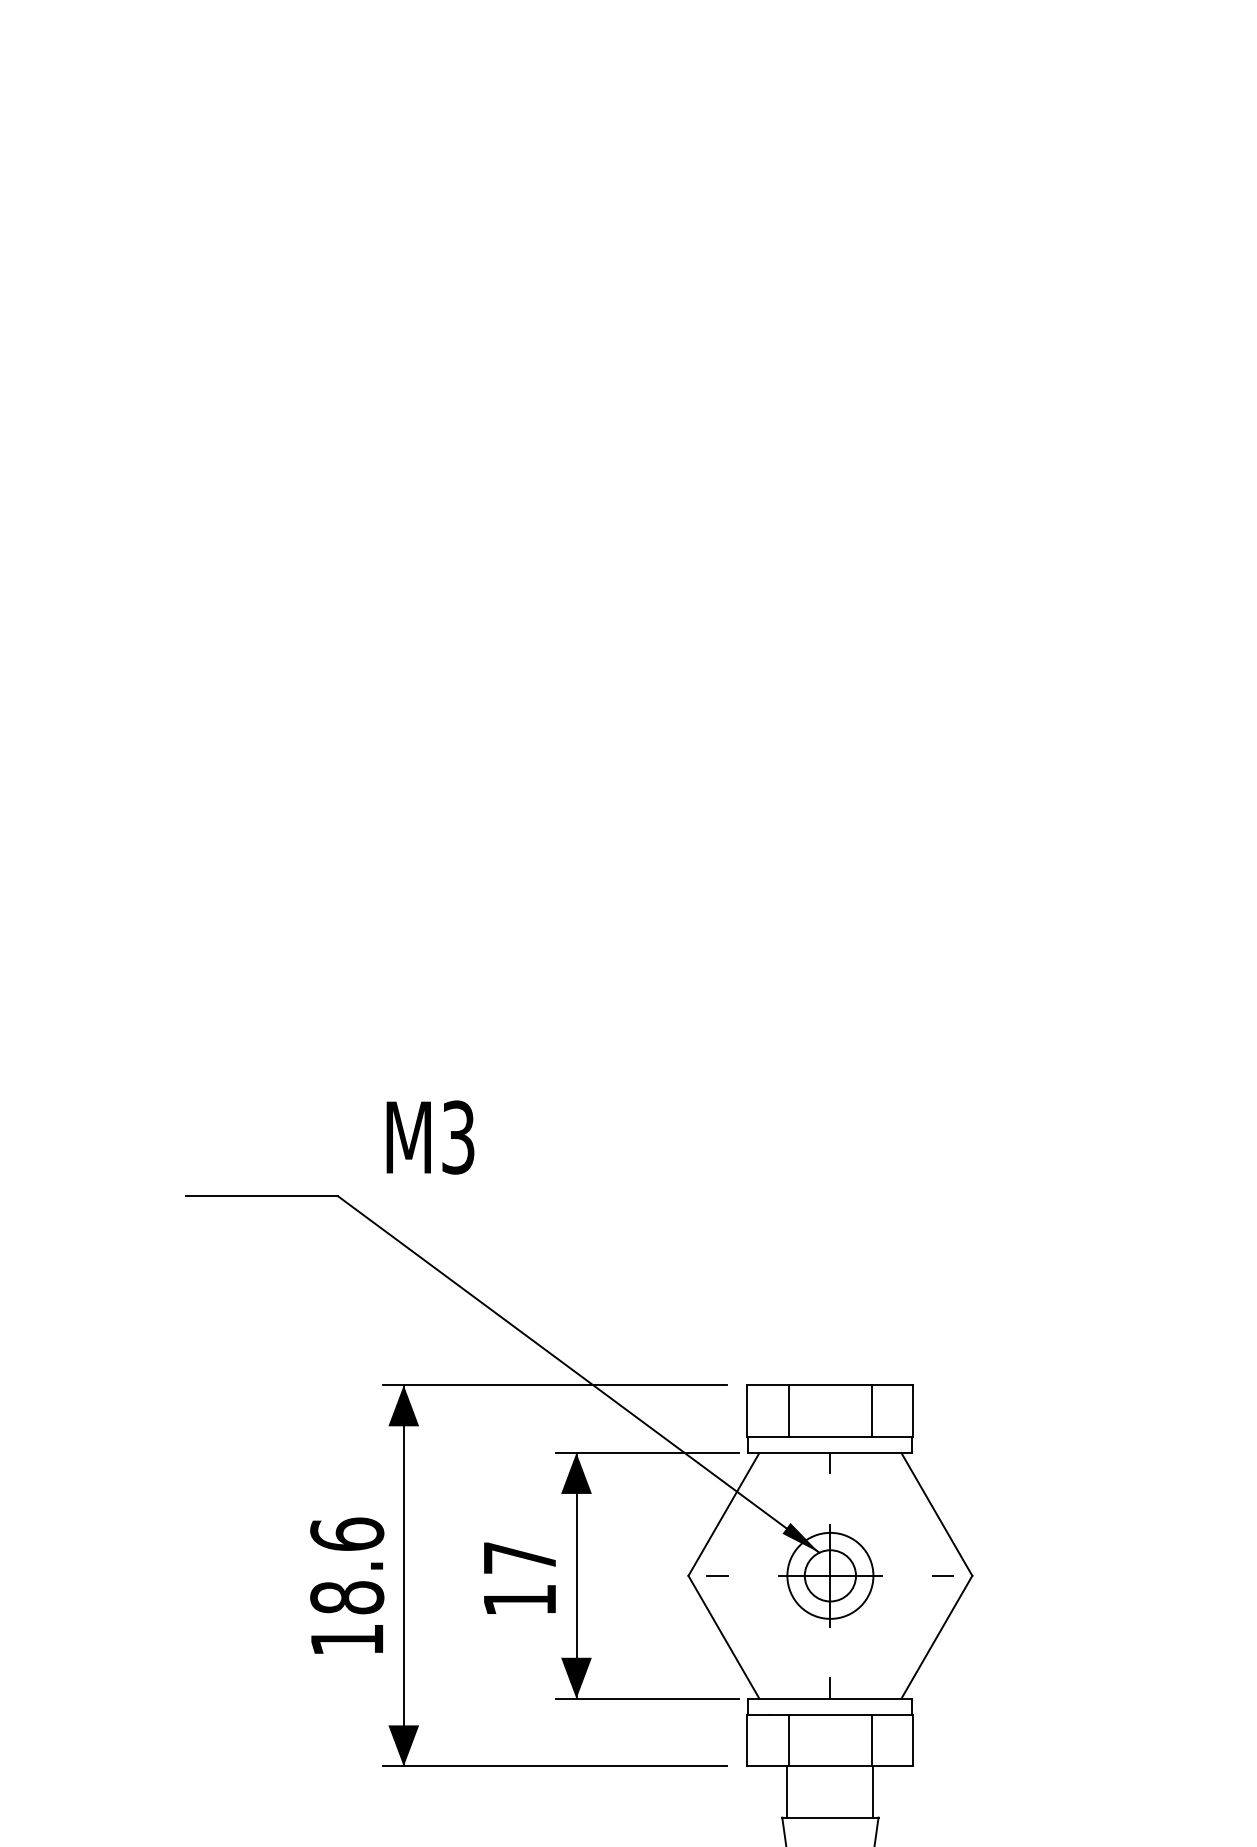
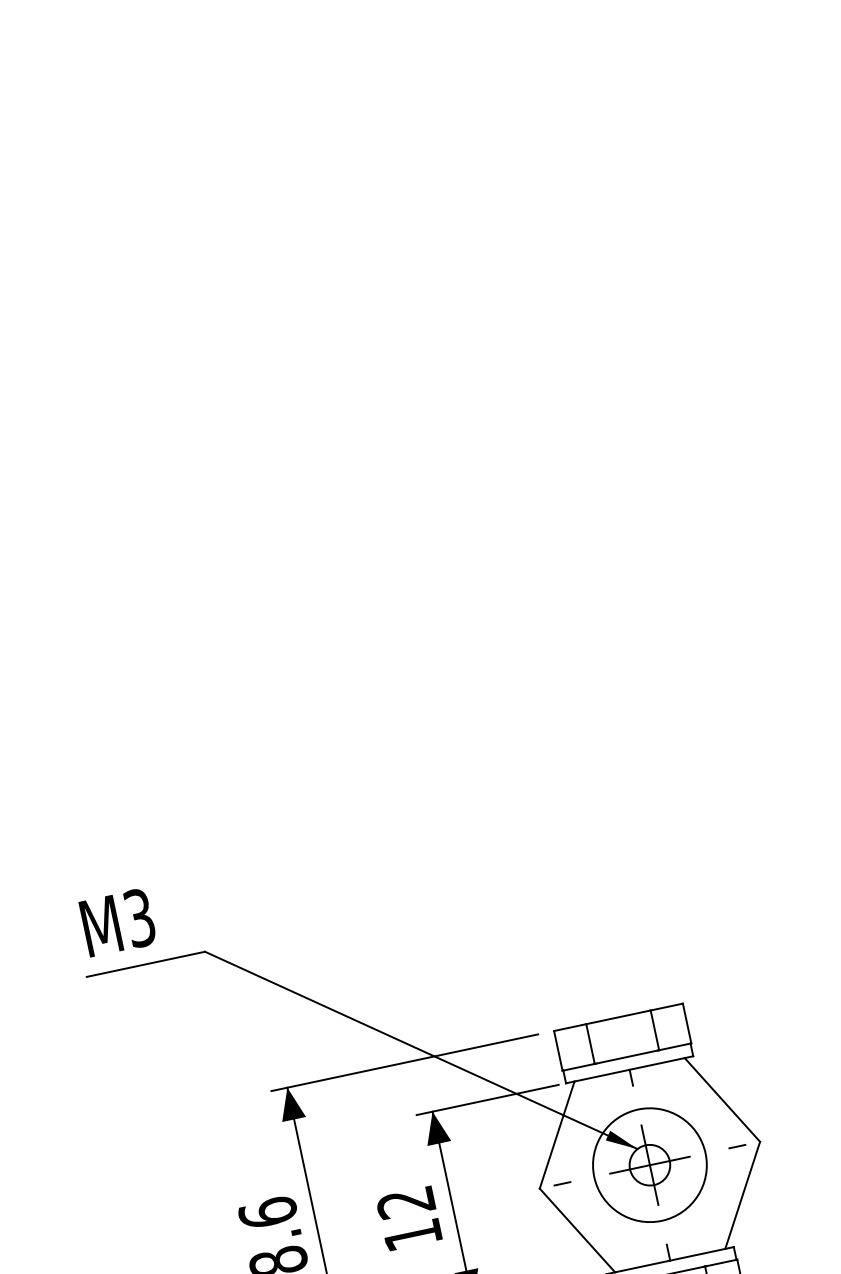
text: (430, 1137) -> (118, 922), moved
text: (518, 1558) -> (404, 1203), 17 -> 12
circle: (830, 1575) -> (649, 1164), size x1.67

